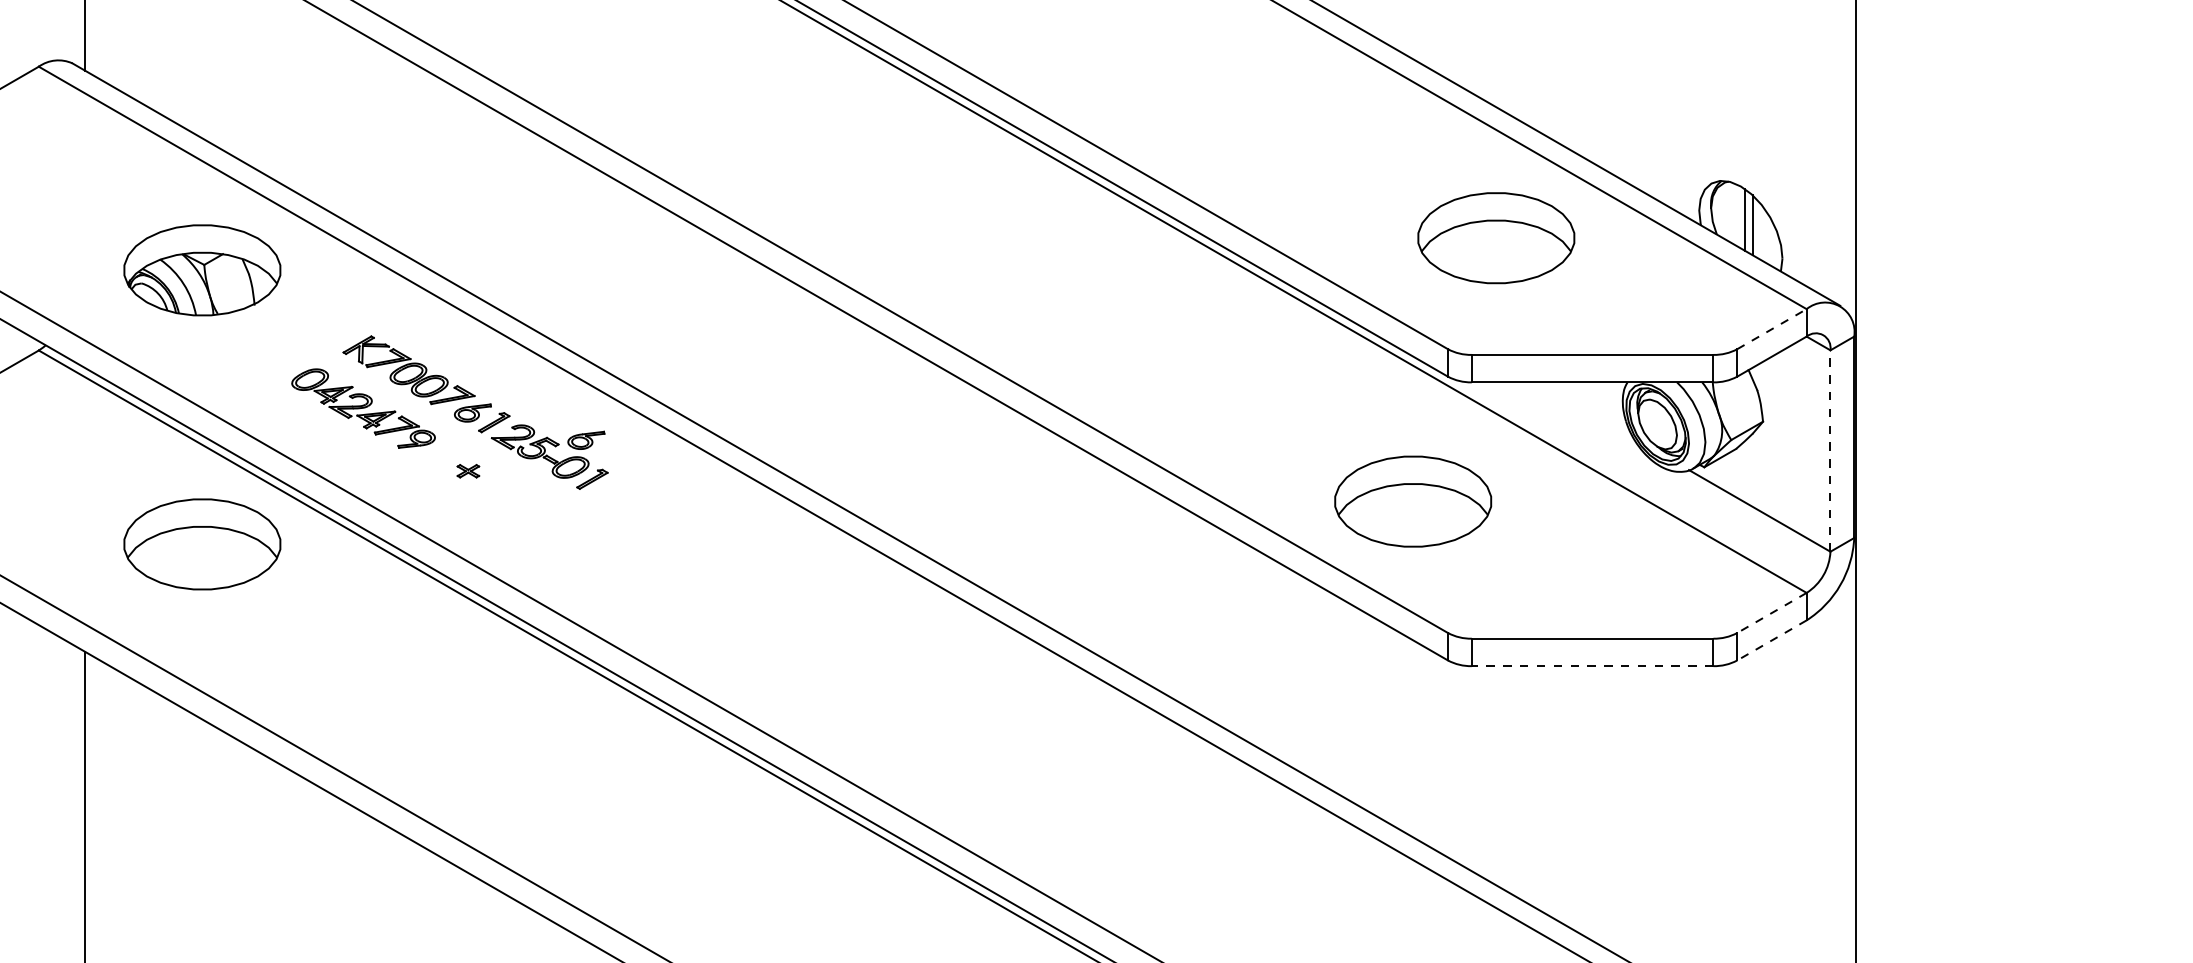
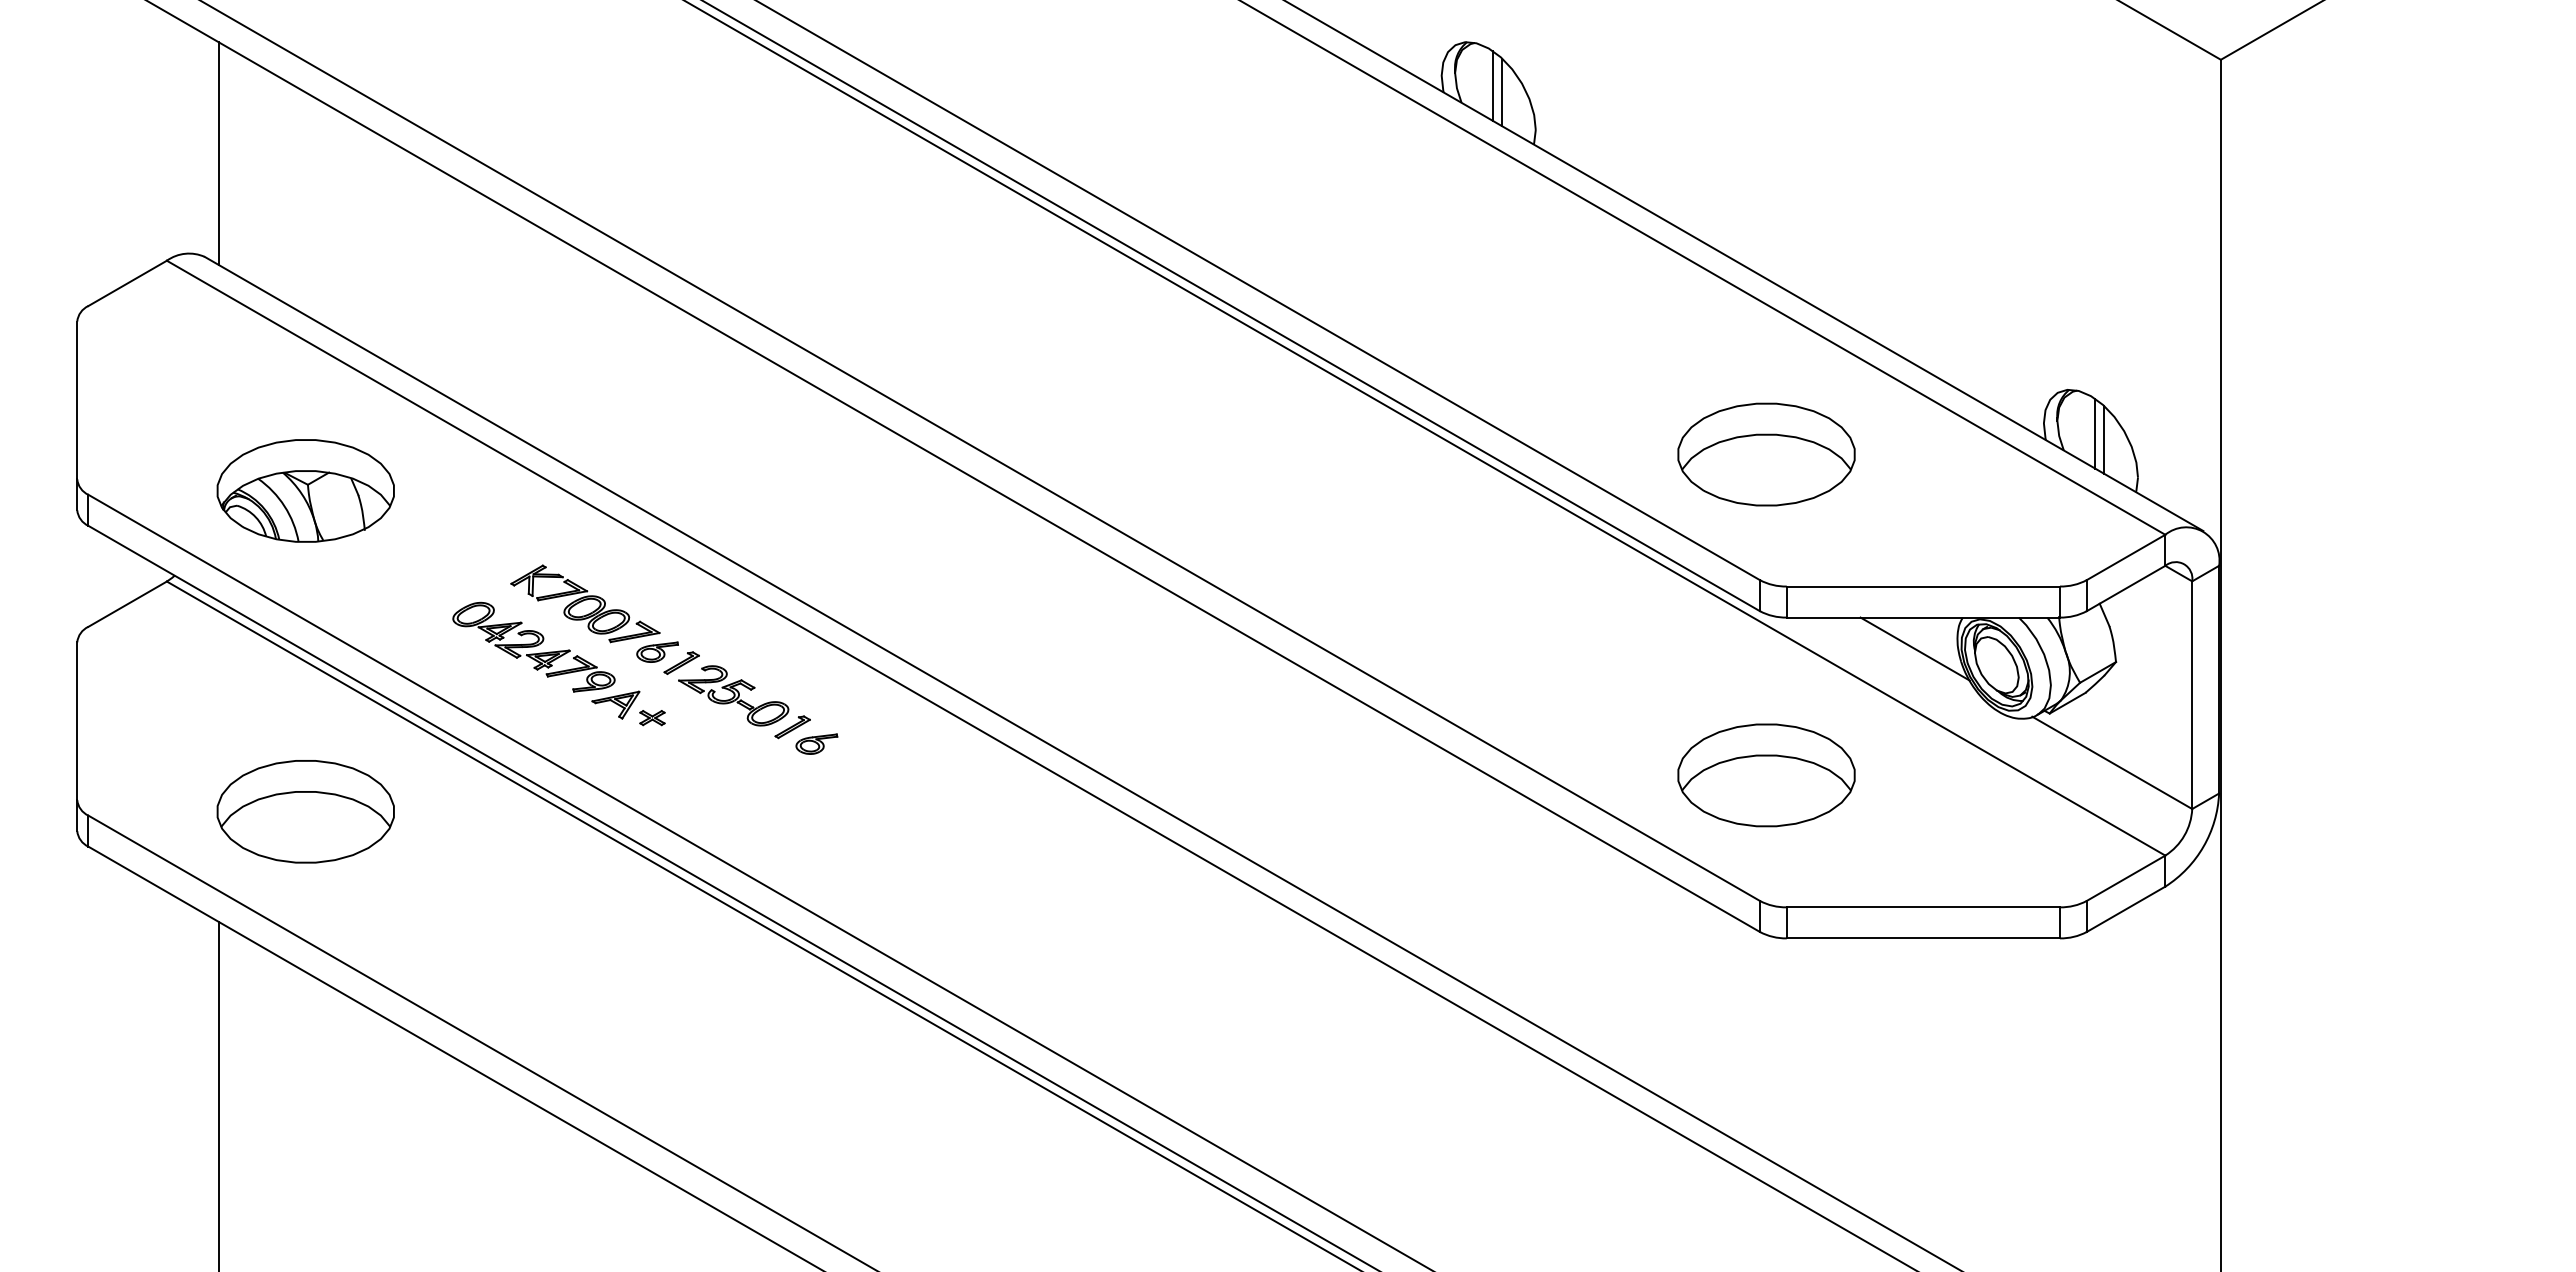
part: (1496, 238) -> (1766, 454), moved
part: (202, 269) -> (305, 490), moved
line: (1772, 329) -> (2126, 557), dashed -> solid
line: (1584, 409) -> (1914, 648), added
part: (586, 439) -> (816, 743), moved
line: (1830, 451) -> (2192, 695), dashed -> solid
part: (435, 459) -> (615, 704), added
part: (1413, 501) -> (1766, 775), moved
part: (202, 544) -> (305, 811), moved
line: (1771, 613) -> (2125, 878), dashed -> solid
line: (1771, 640) -> (2125, 909), dashed -> solid
line: (1592, 666) -> (1923, 938), dashed -> solid

